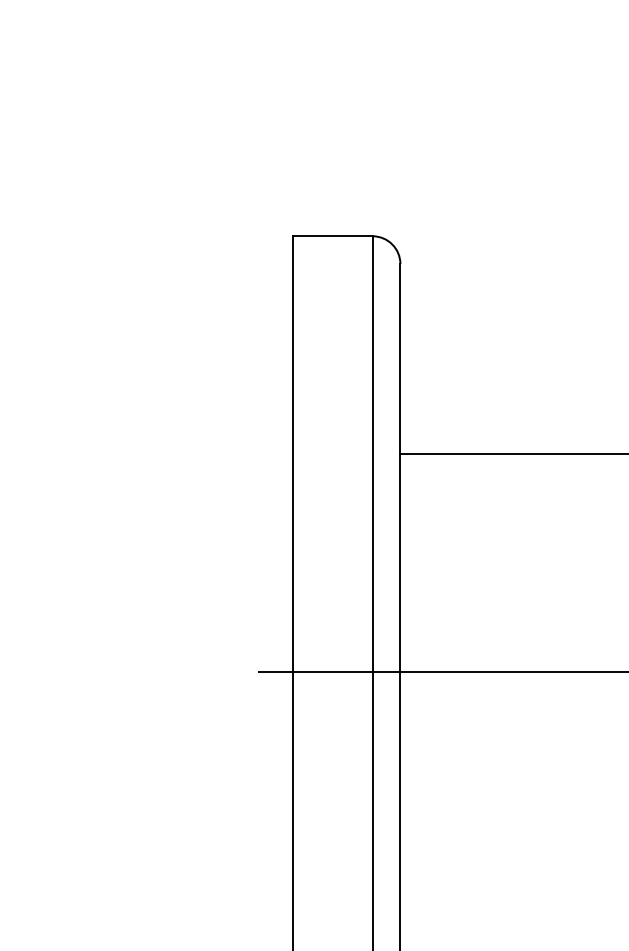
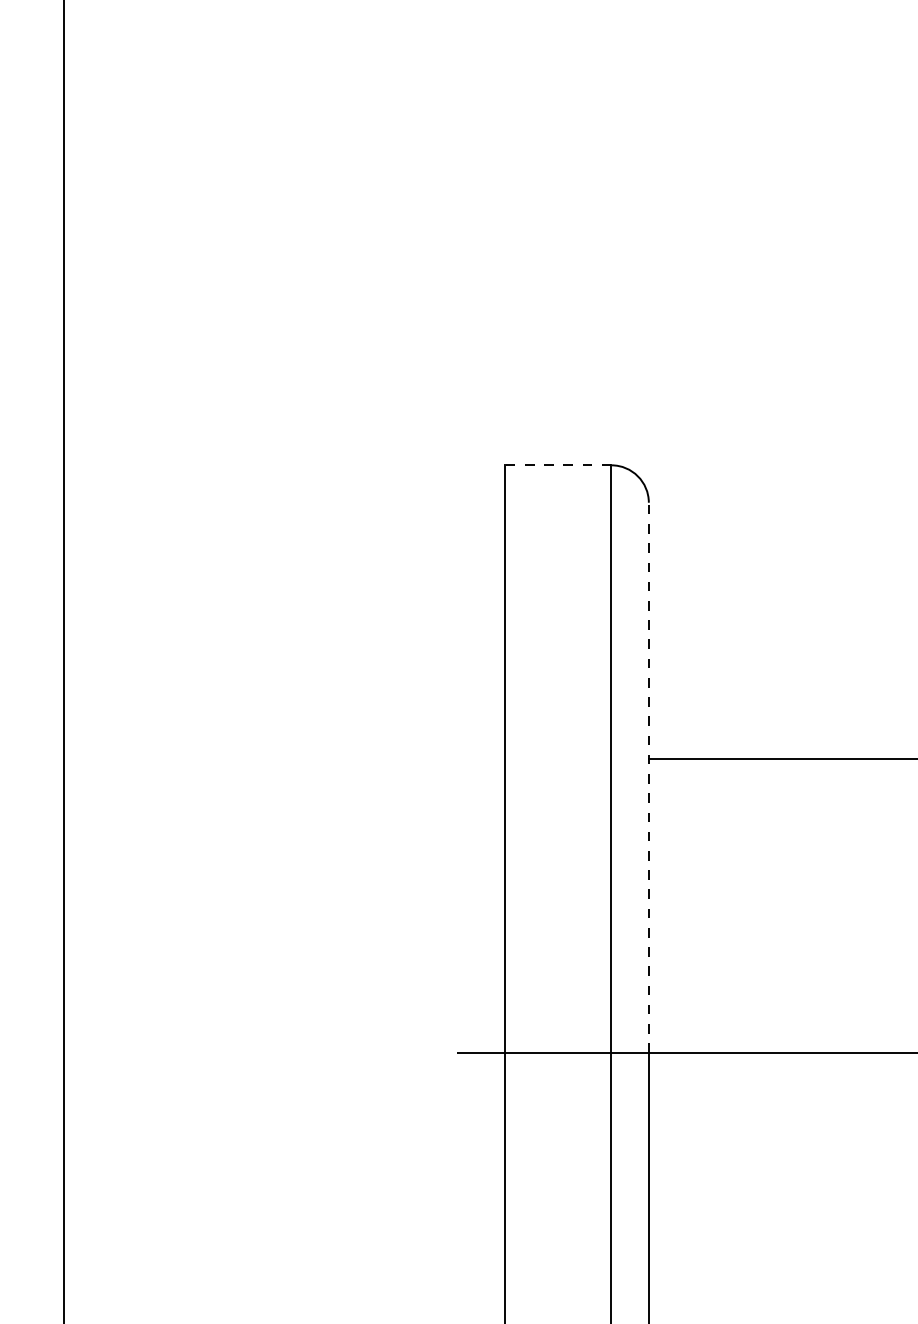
line: (332, 236) -> (557, 465), solid -> dashed
line: (400, 467) -> (648, 777), solid -> dashed

